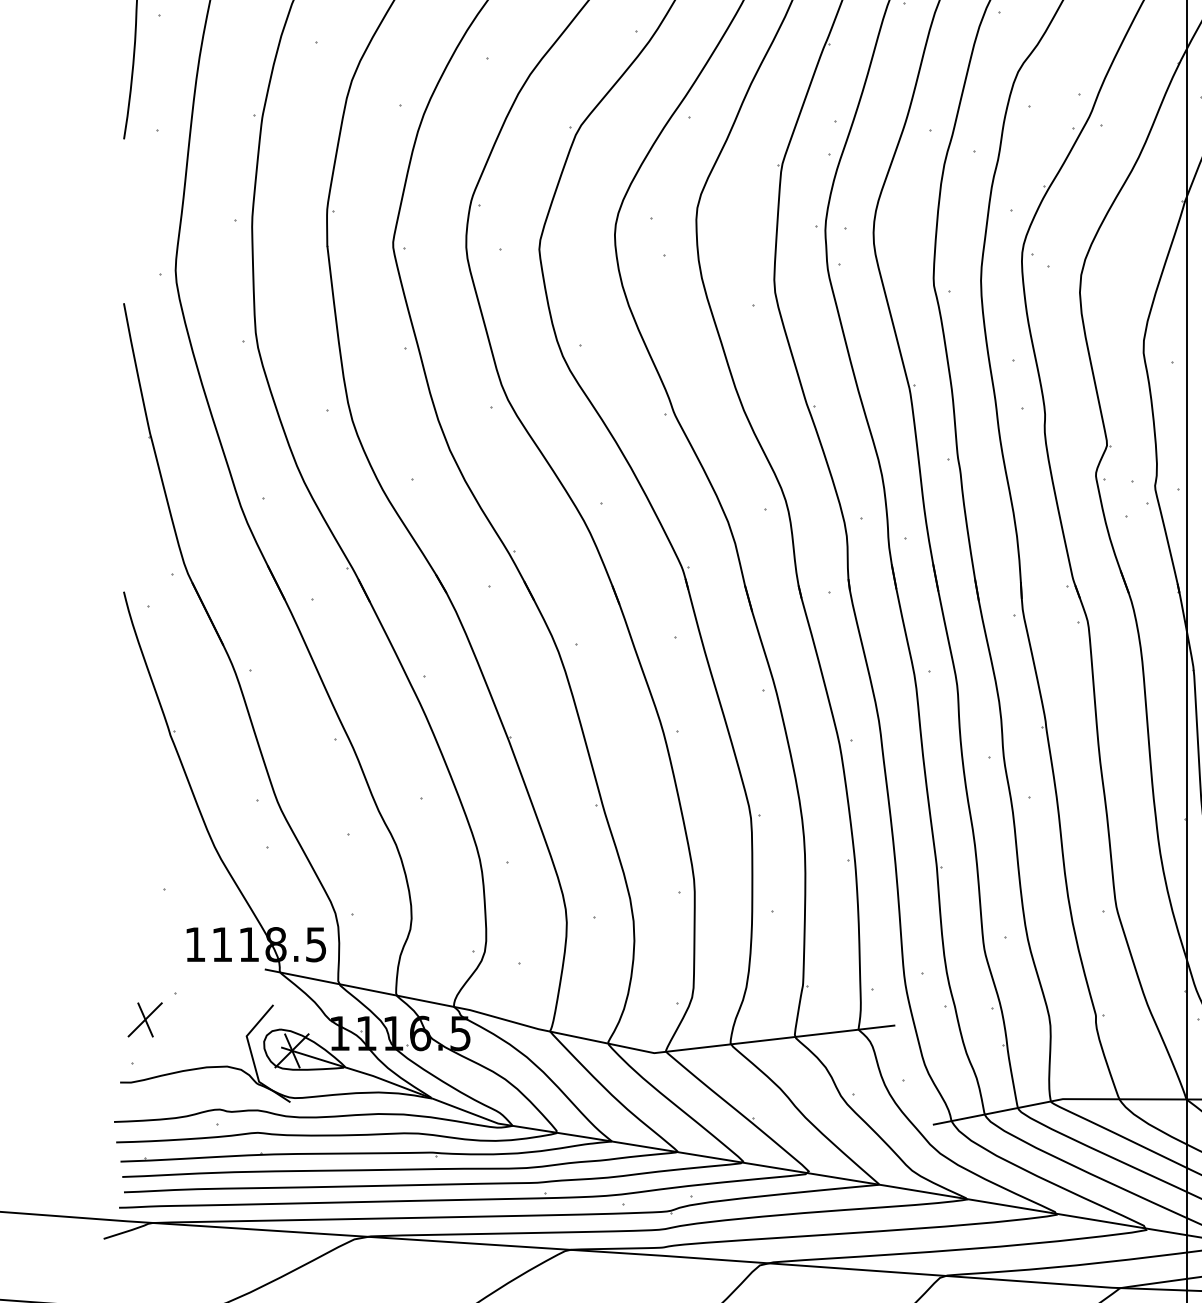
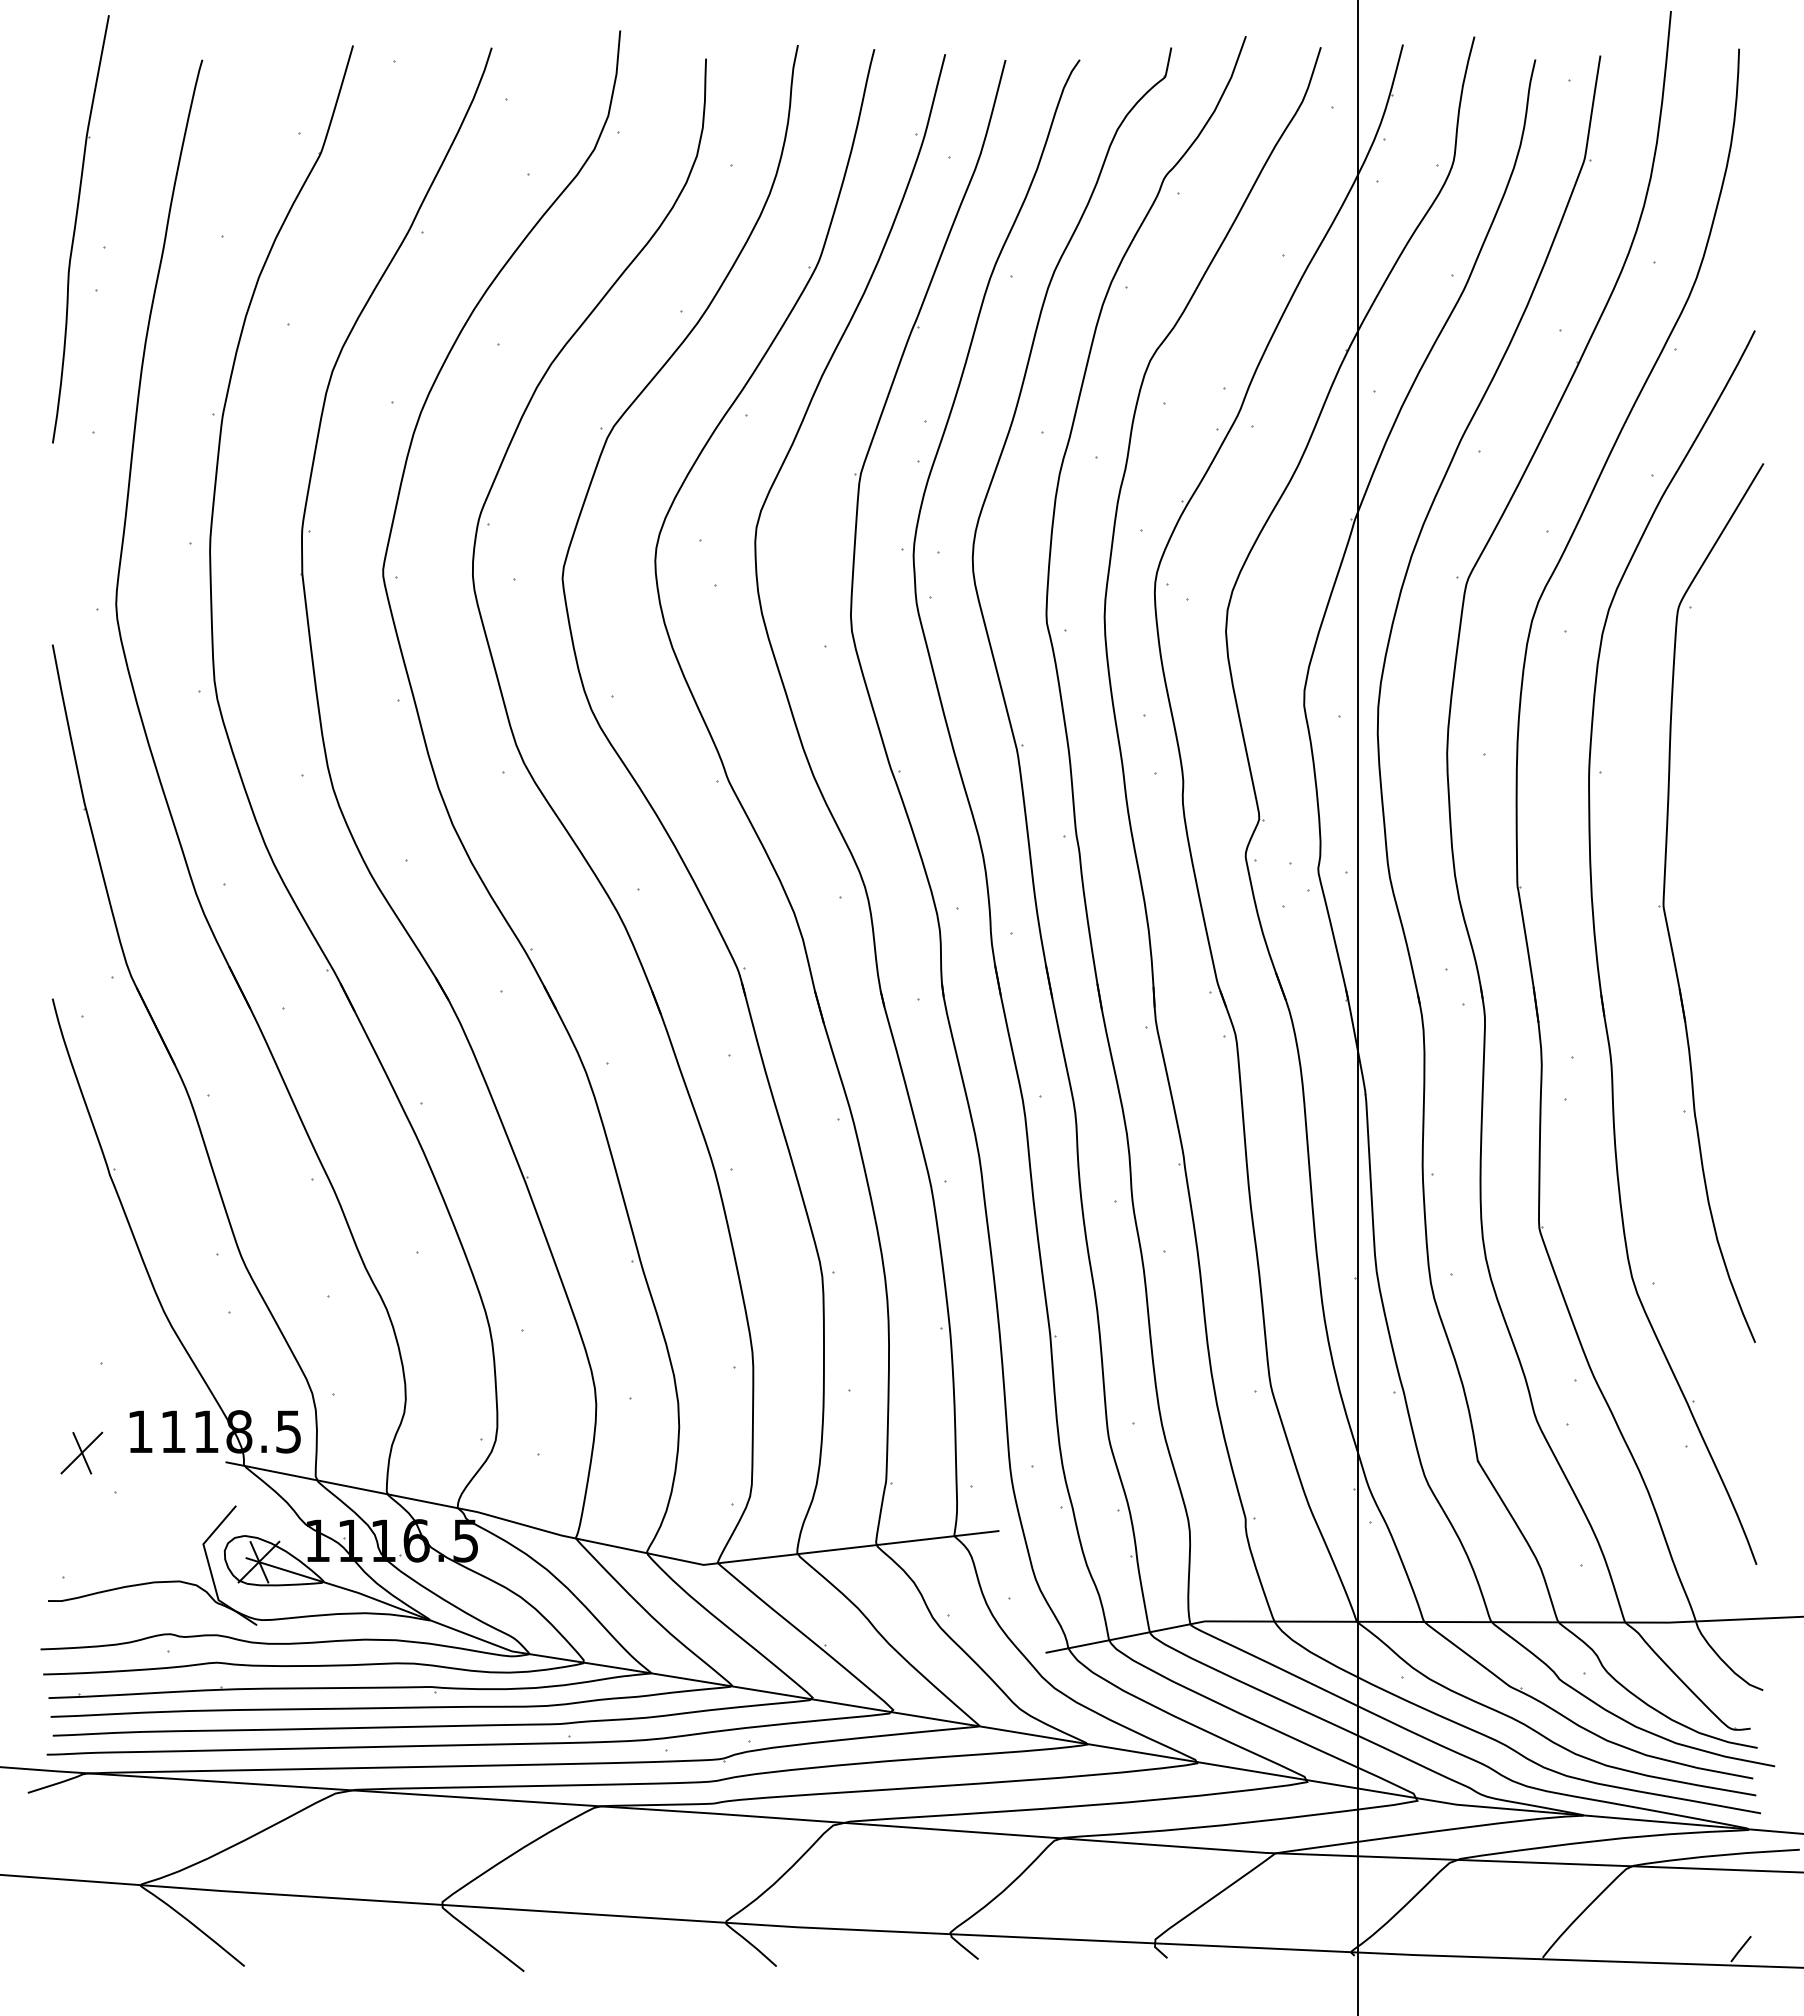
part: (144, 1019) -> (81, 1452), moved

